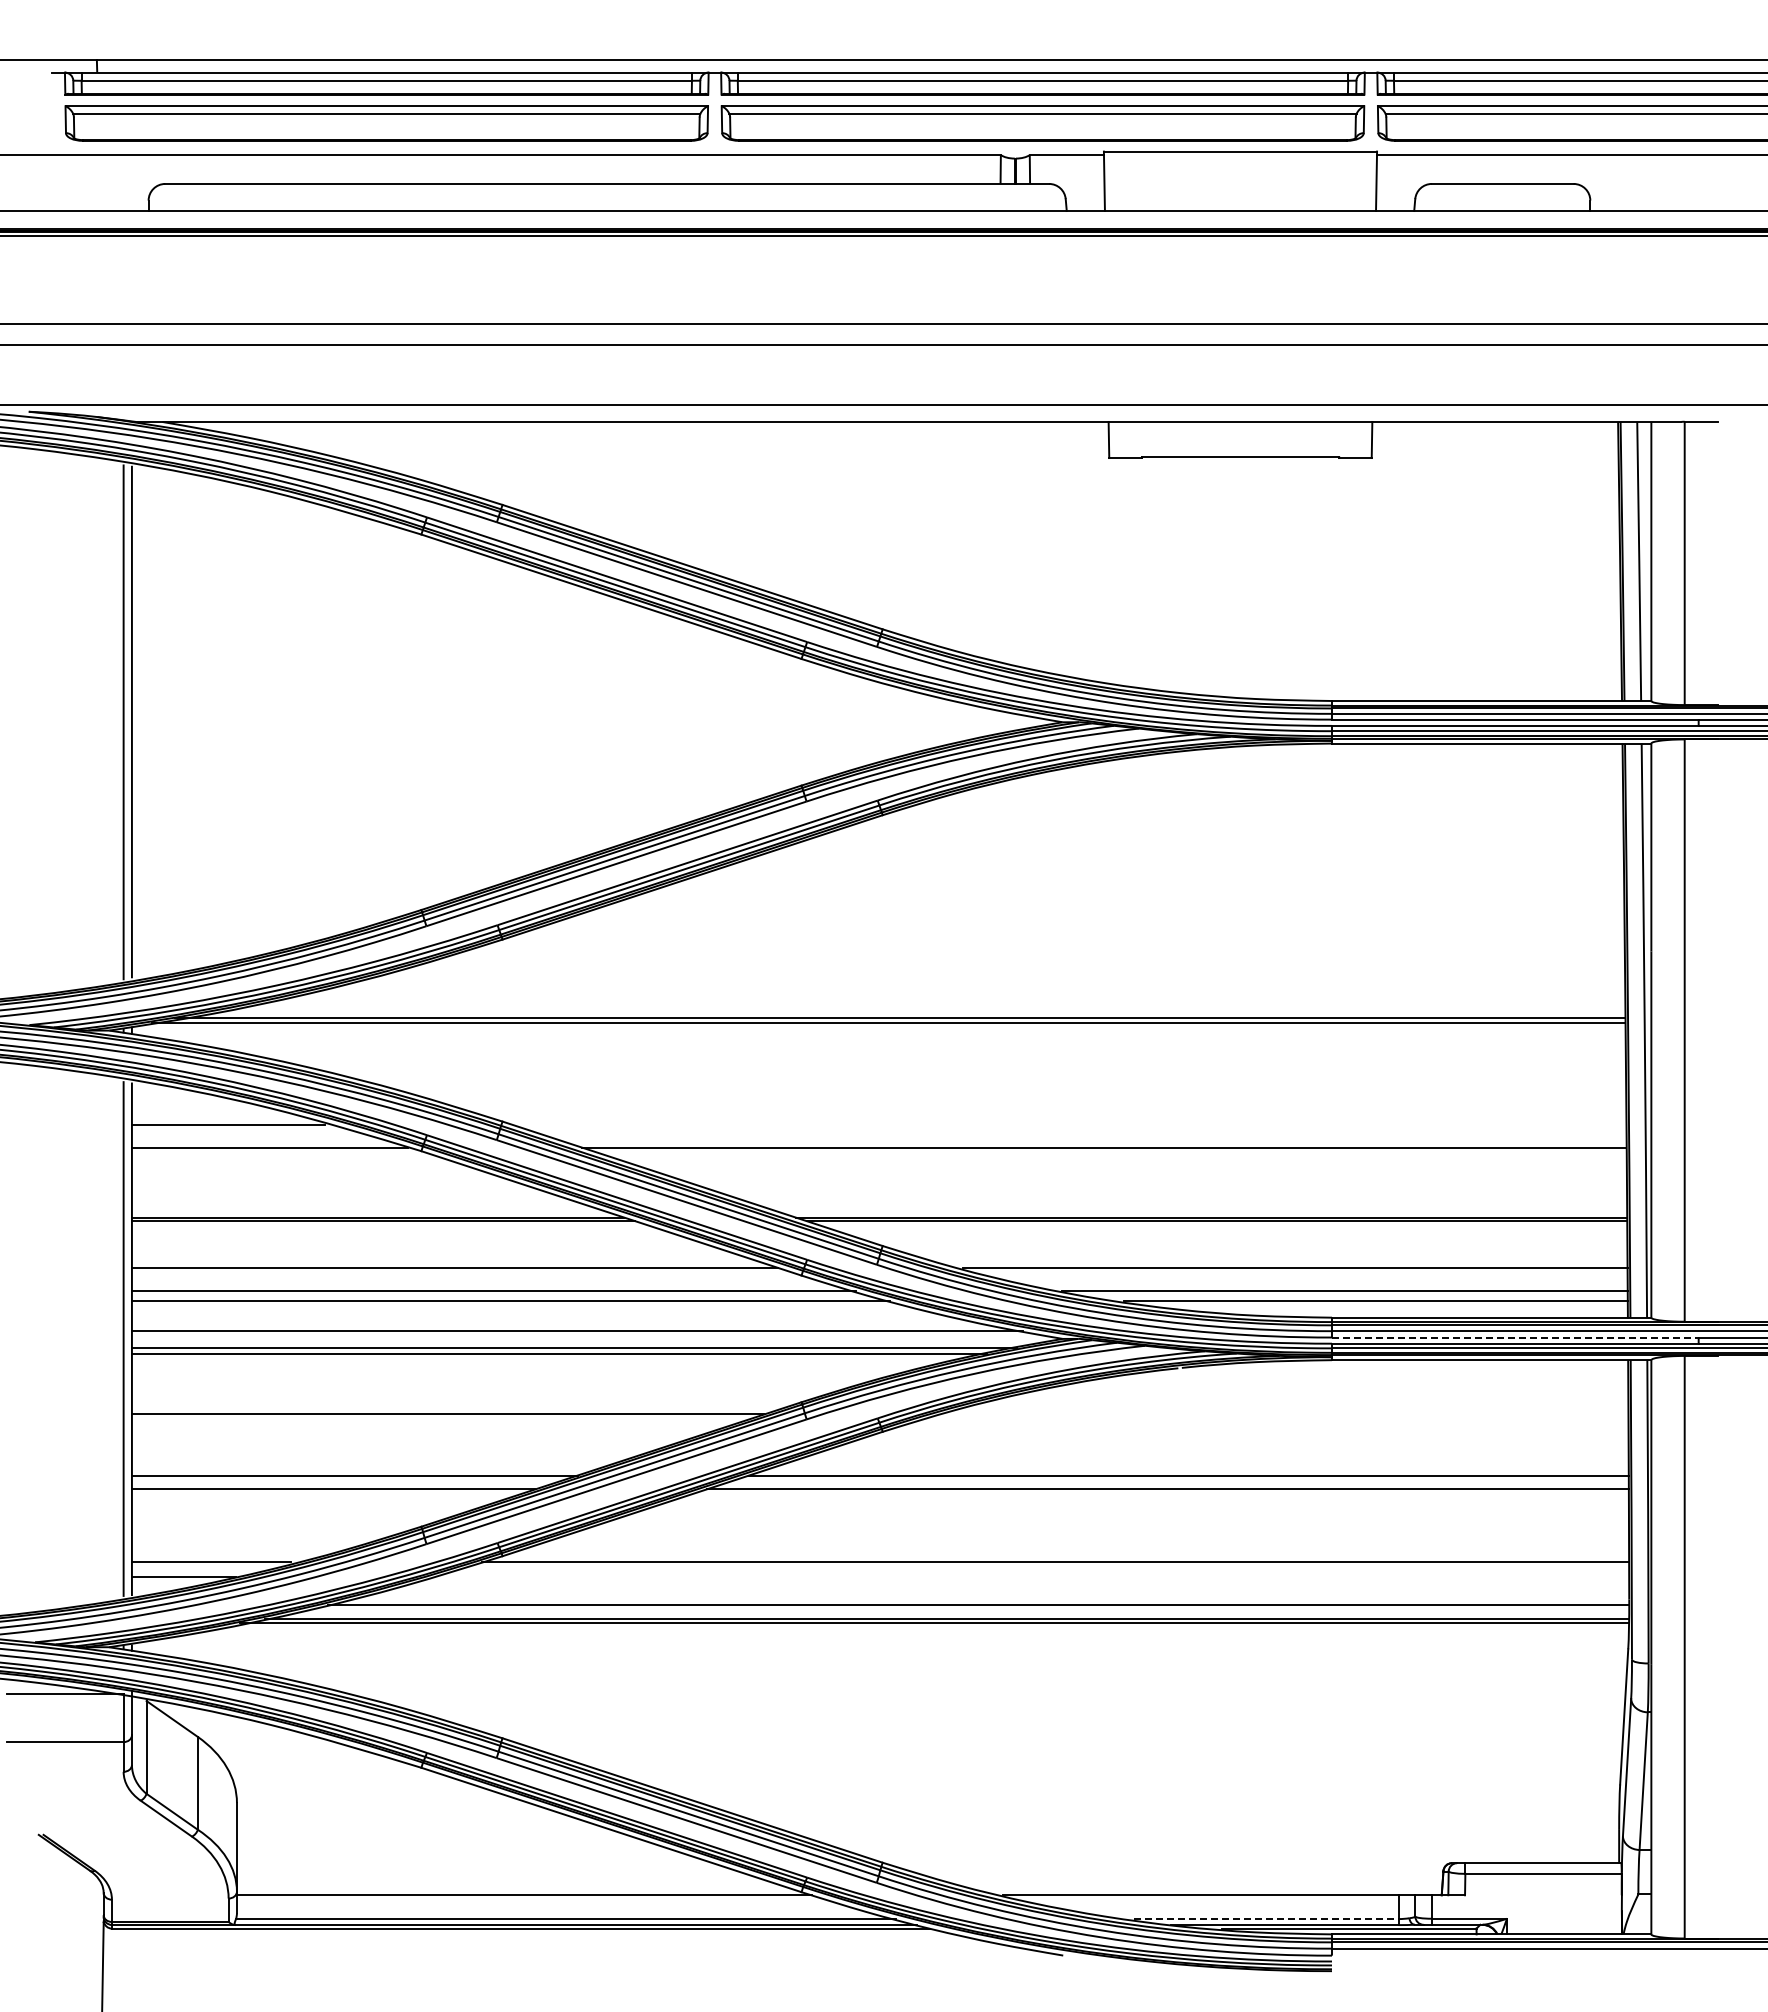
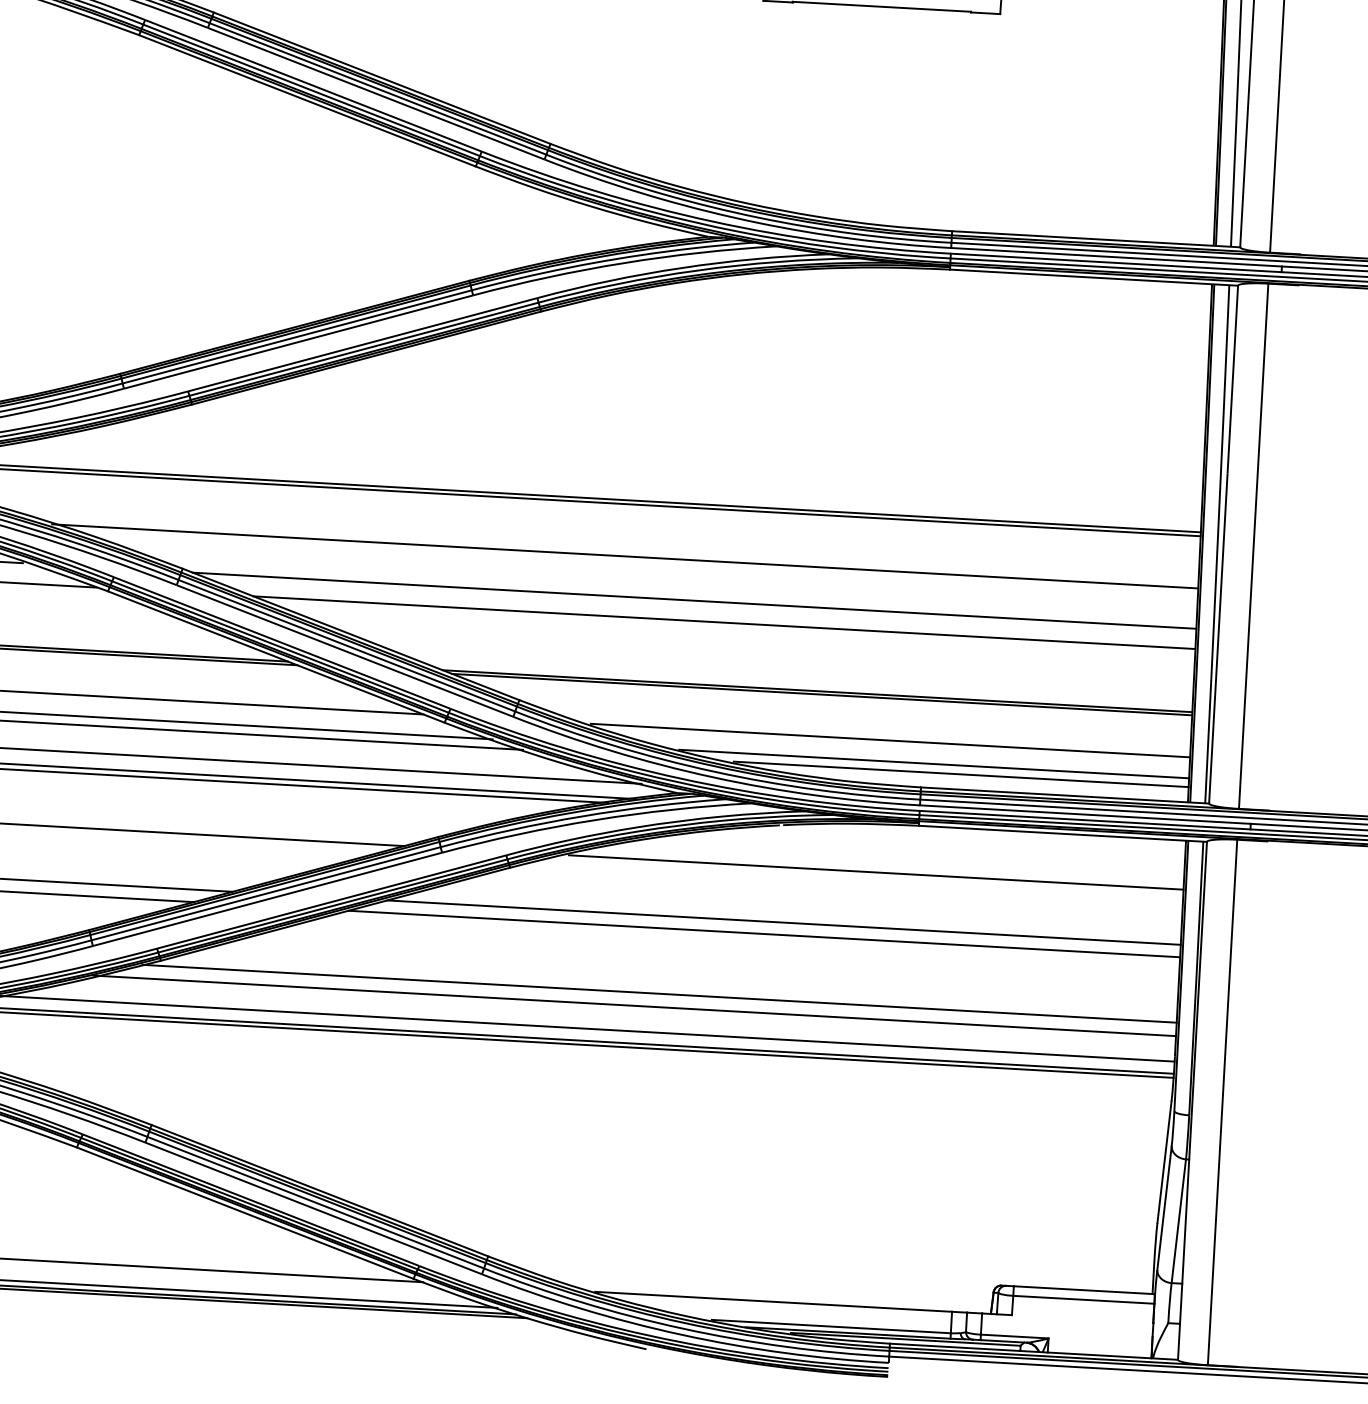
line: (990, 1080) -> (624, 556), added
line: (1069, 1125) -> (693, 600), added
line: (1515, 1337) -> (1085, 814), dashed -> solid
line: (1287, 1414) -> (876, 872), added
line: (1028, 1576) -> (634, 1005), added
line: (1266, 1919) -> (831, 1326), dashed -> solid

